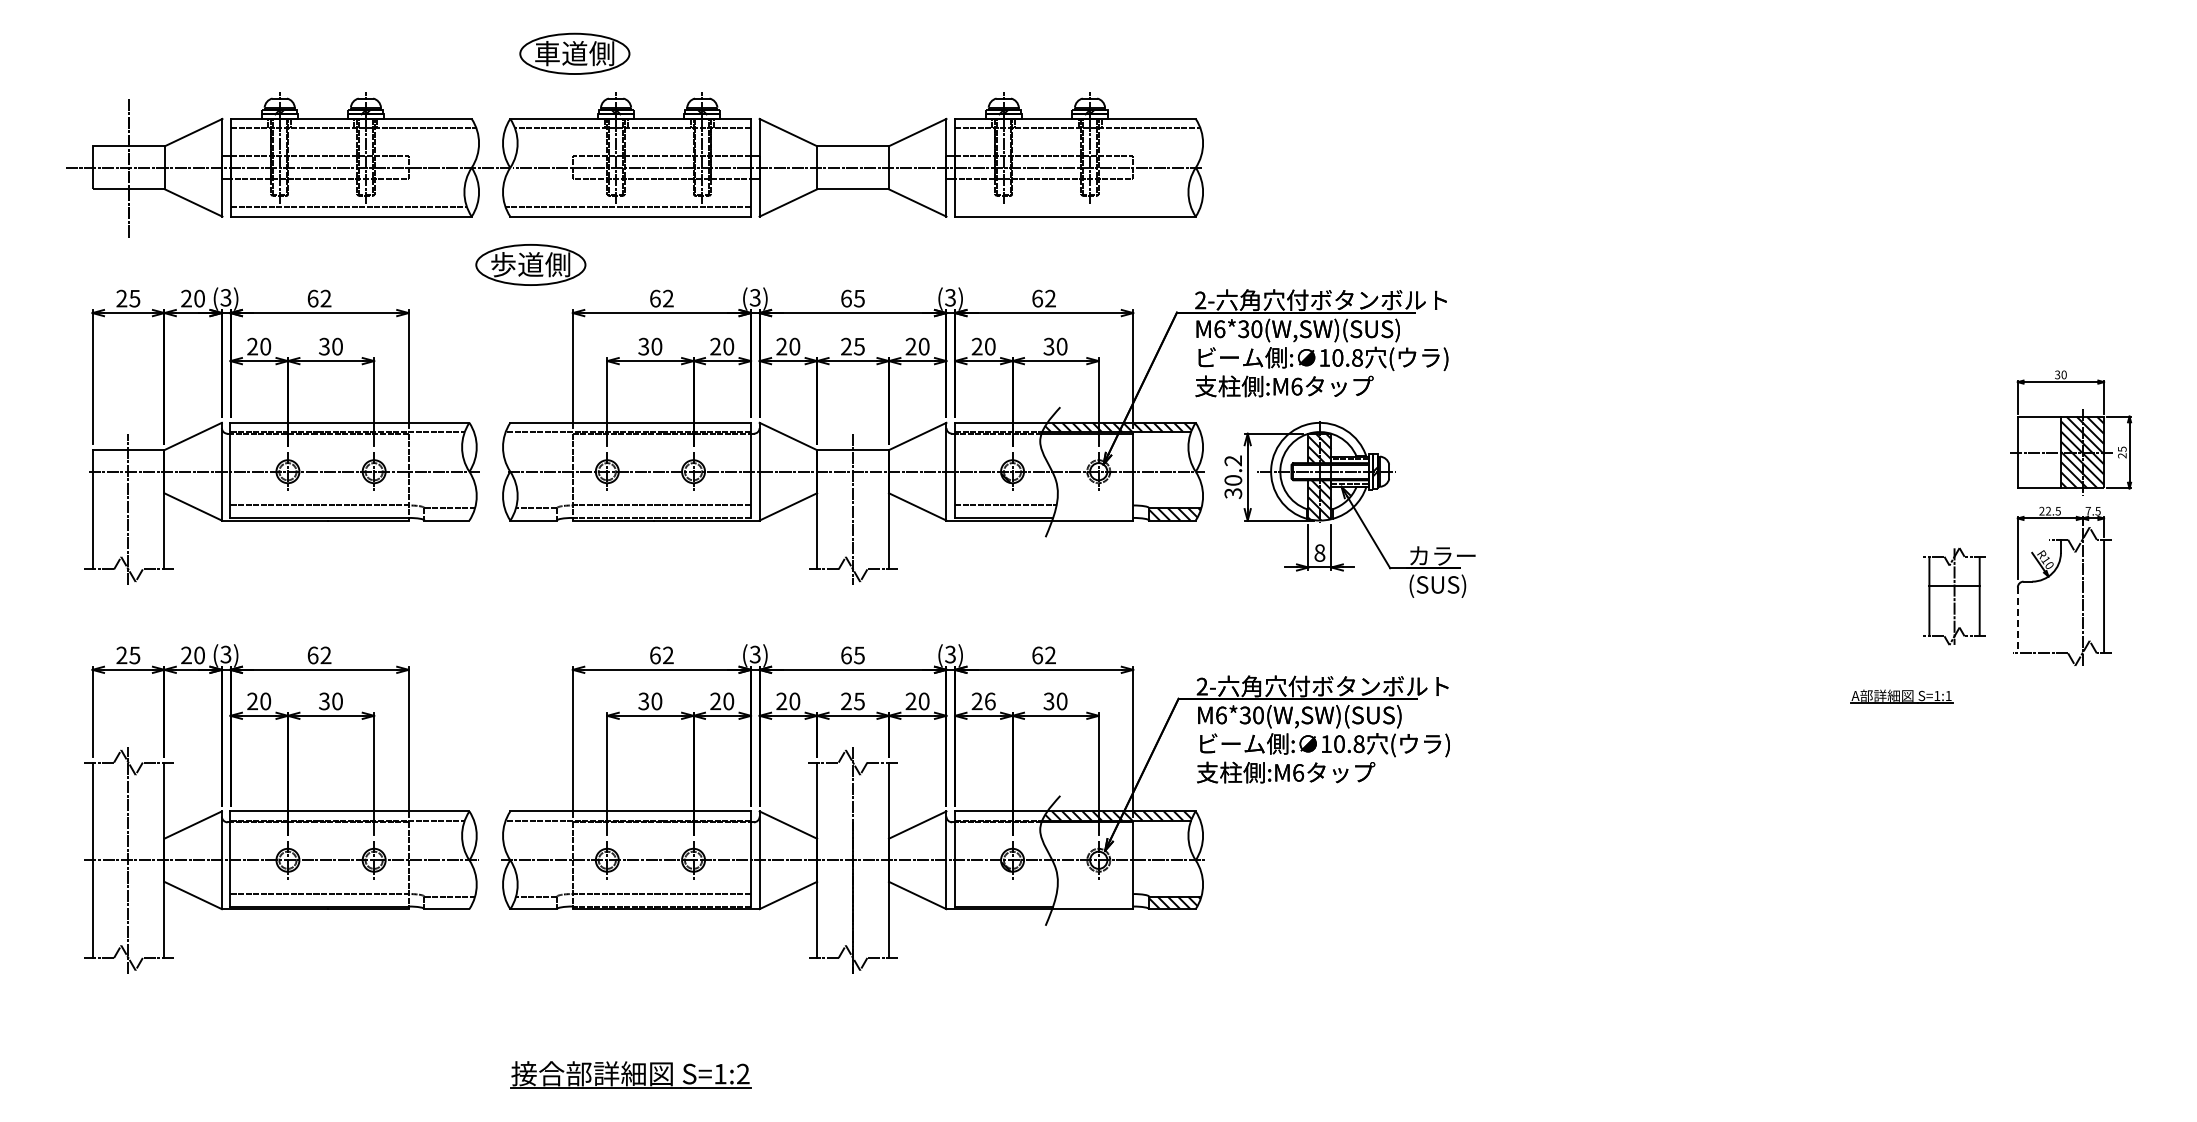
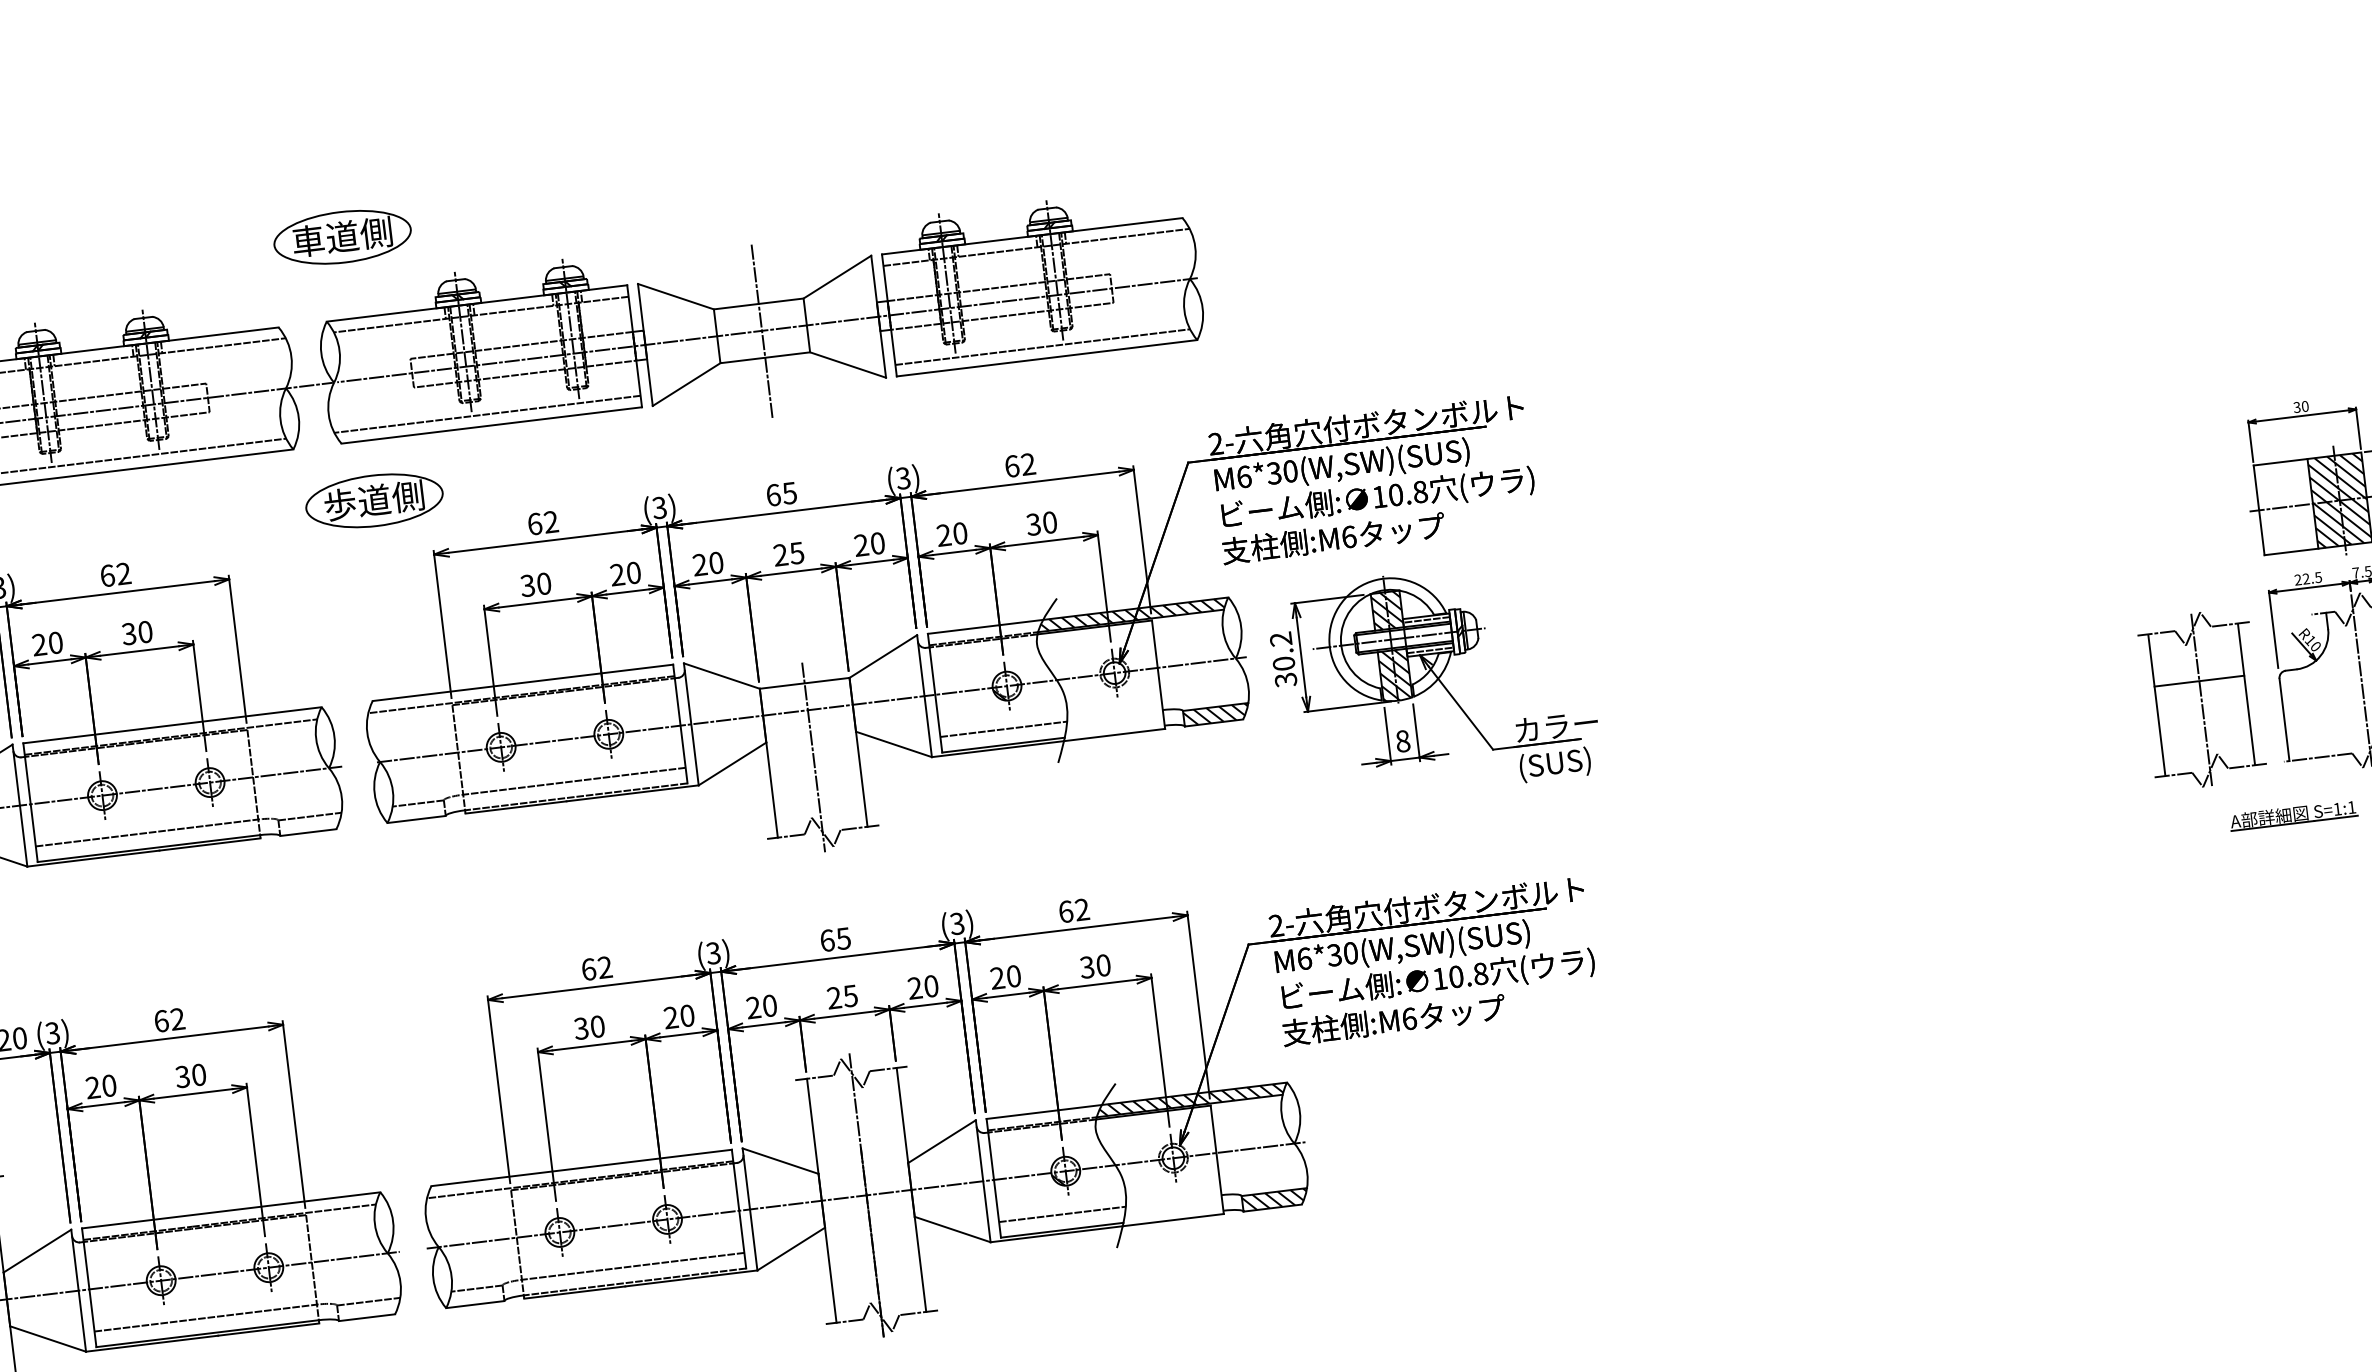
part: (574, 53) -> (342, 236), moved
line: (853, 167) -> (762, 330), added
line: (1073, 207) -> (1043, 347), added
part: (1954, 596) -> (2201, 699), size x1.43
line: (2017, 620) -> (2284, 720), dashed -> solid
part: (1901, 696) -> (2293, 815), moved
text: (990, 701) -> (1014, 976), 26 -> 20
line: (1005, 894) -> (1062, 1215), added

